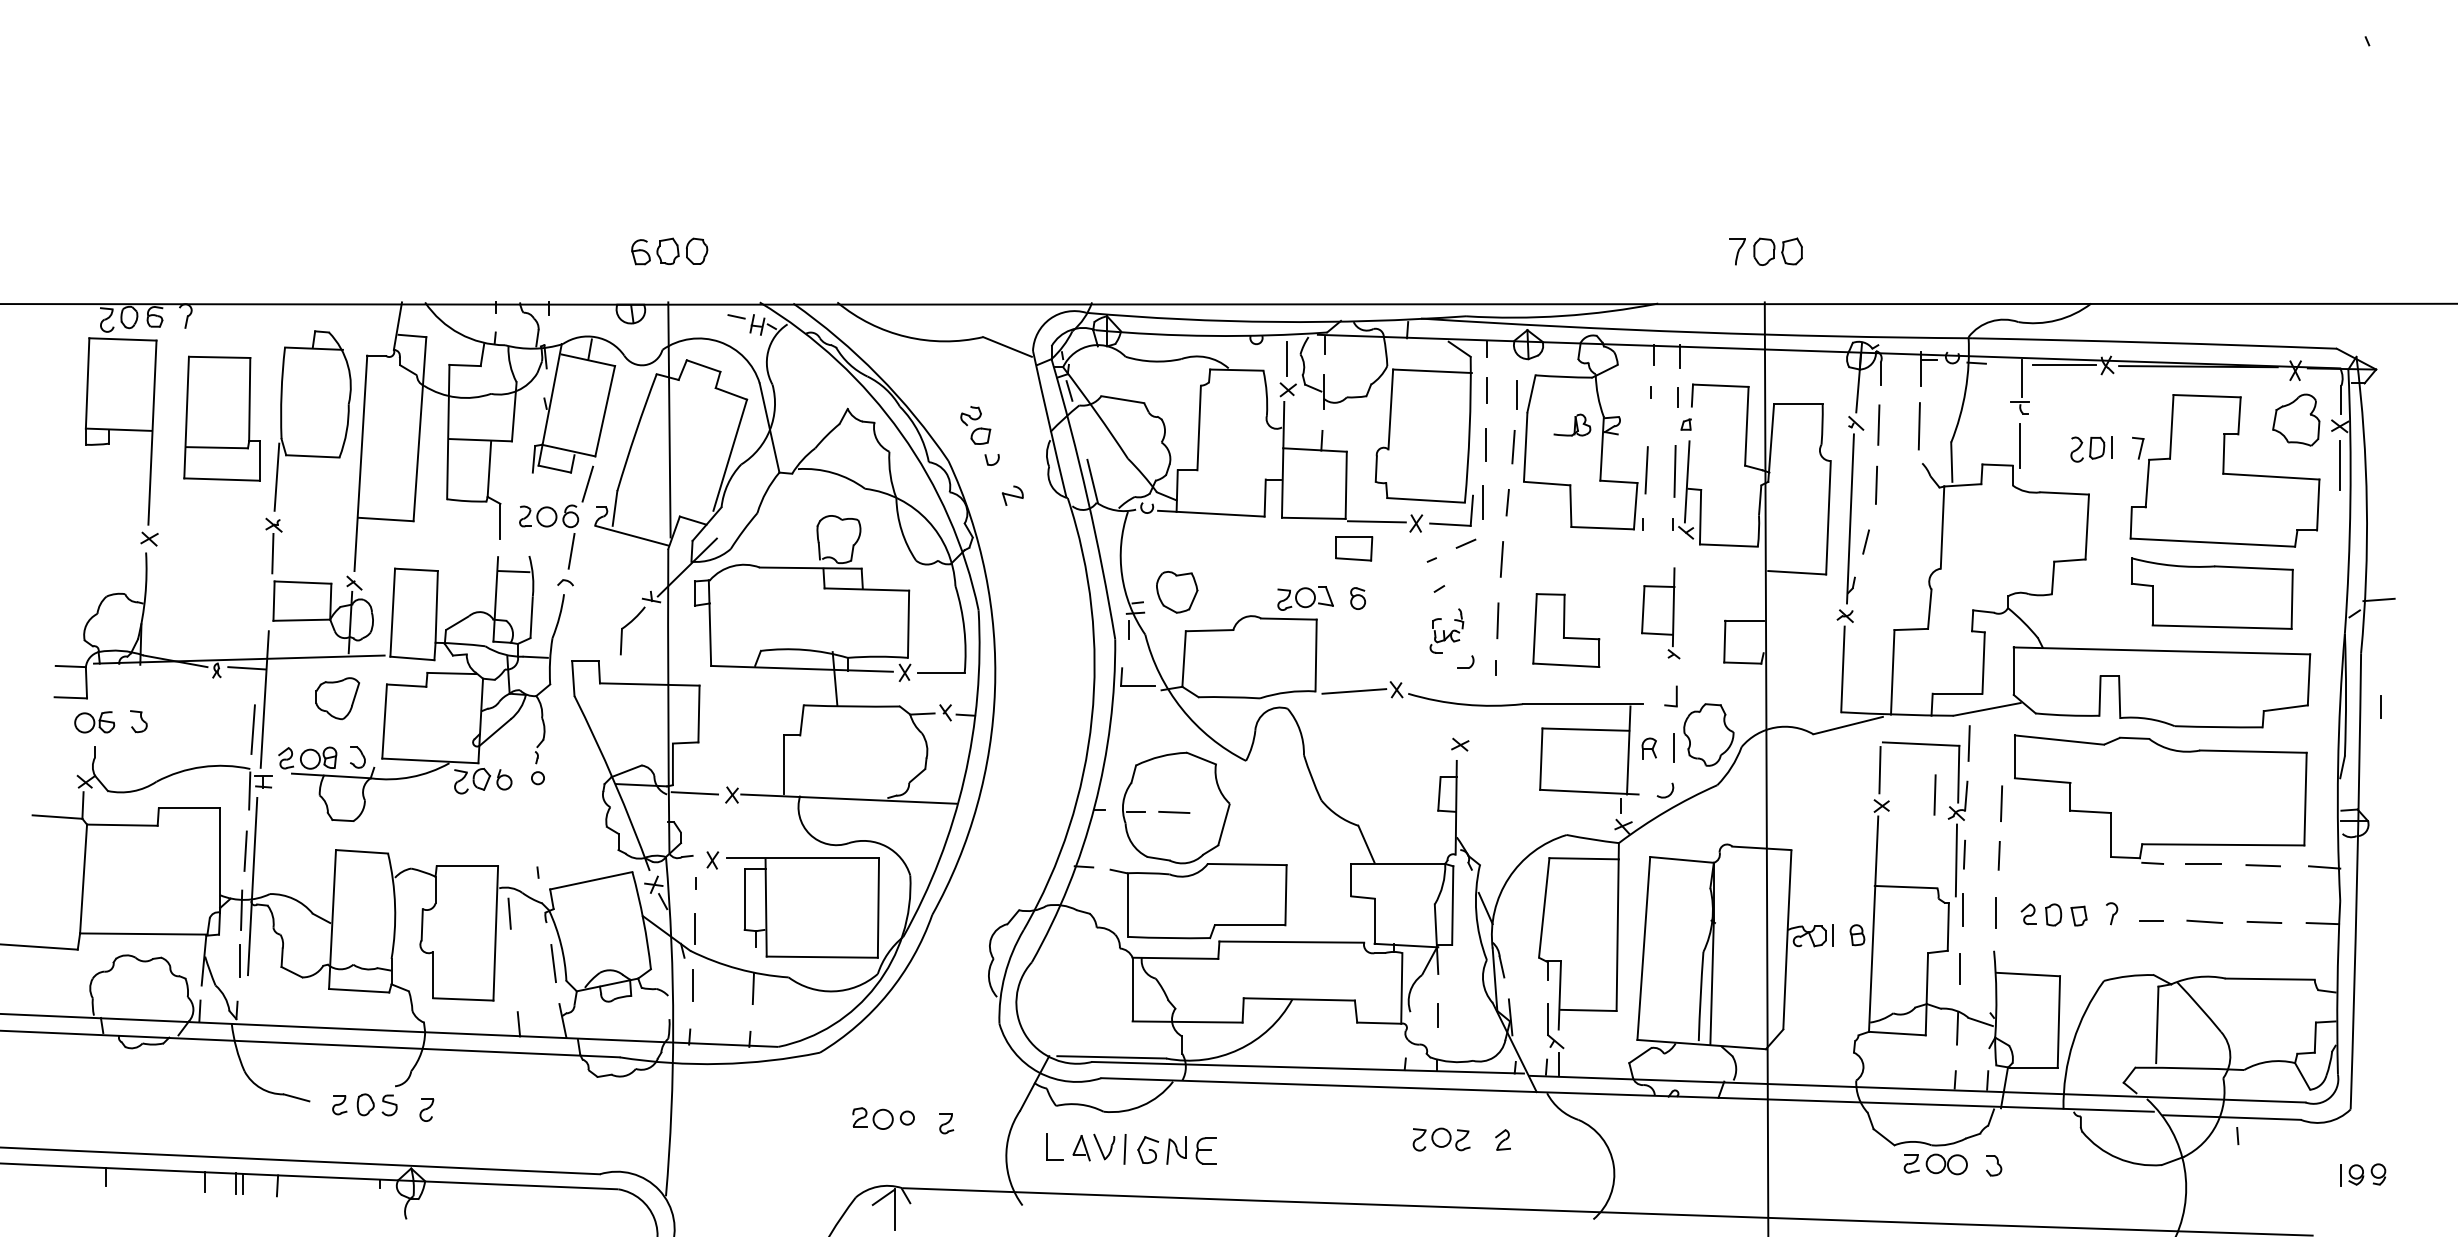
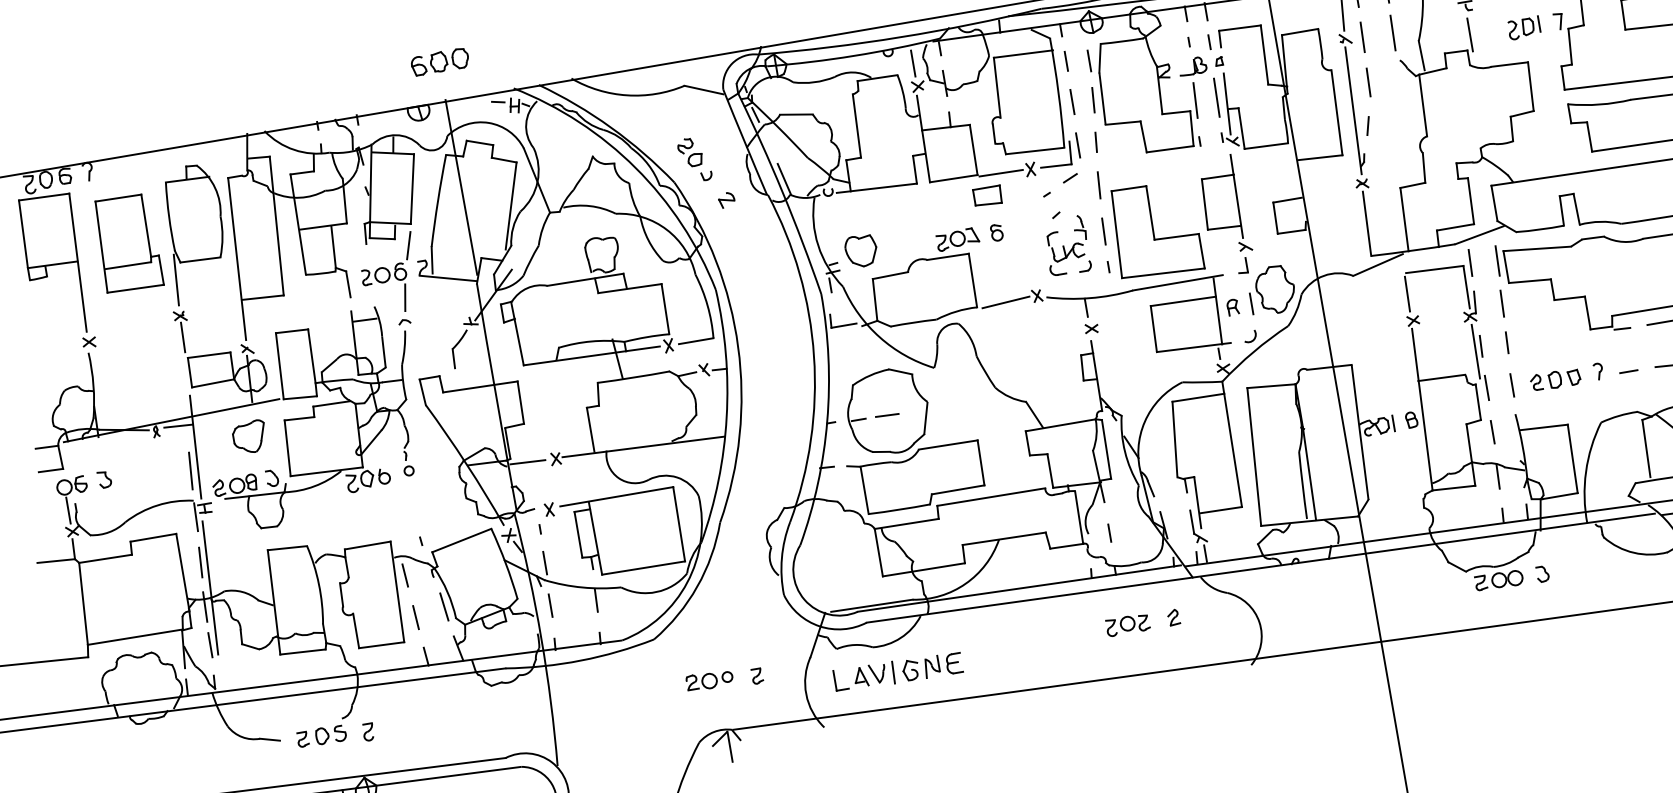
part: (1572, 424) -> (1192, 65), moved
part: (1660, 613) -> (1224, 205), size x1.43
part: (1446, 630) -> (1066, 245), size x1.67
part: (1566, 630) -> (1156, 230), size x1.67
line: (1457, 716) -> (1086, 307), added
line: (84, 753) -> (68, 510), added
line: (1934, 794) -> (1497, 260), moved
line: (514, 970) -> (416, 617), added

